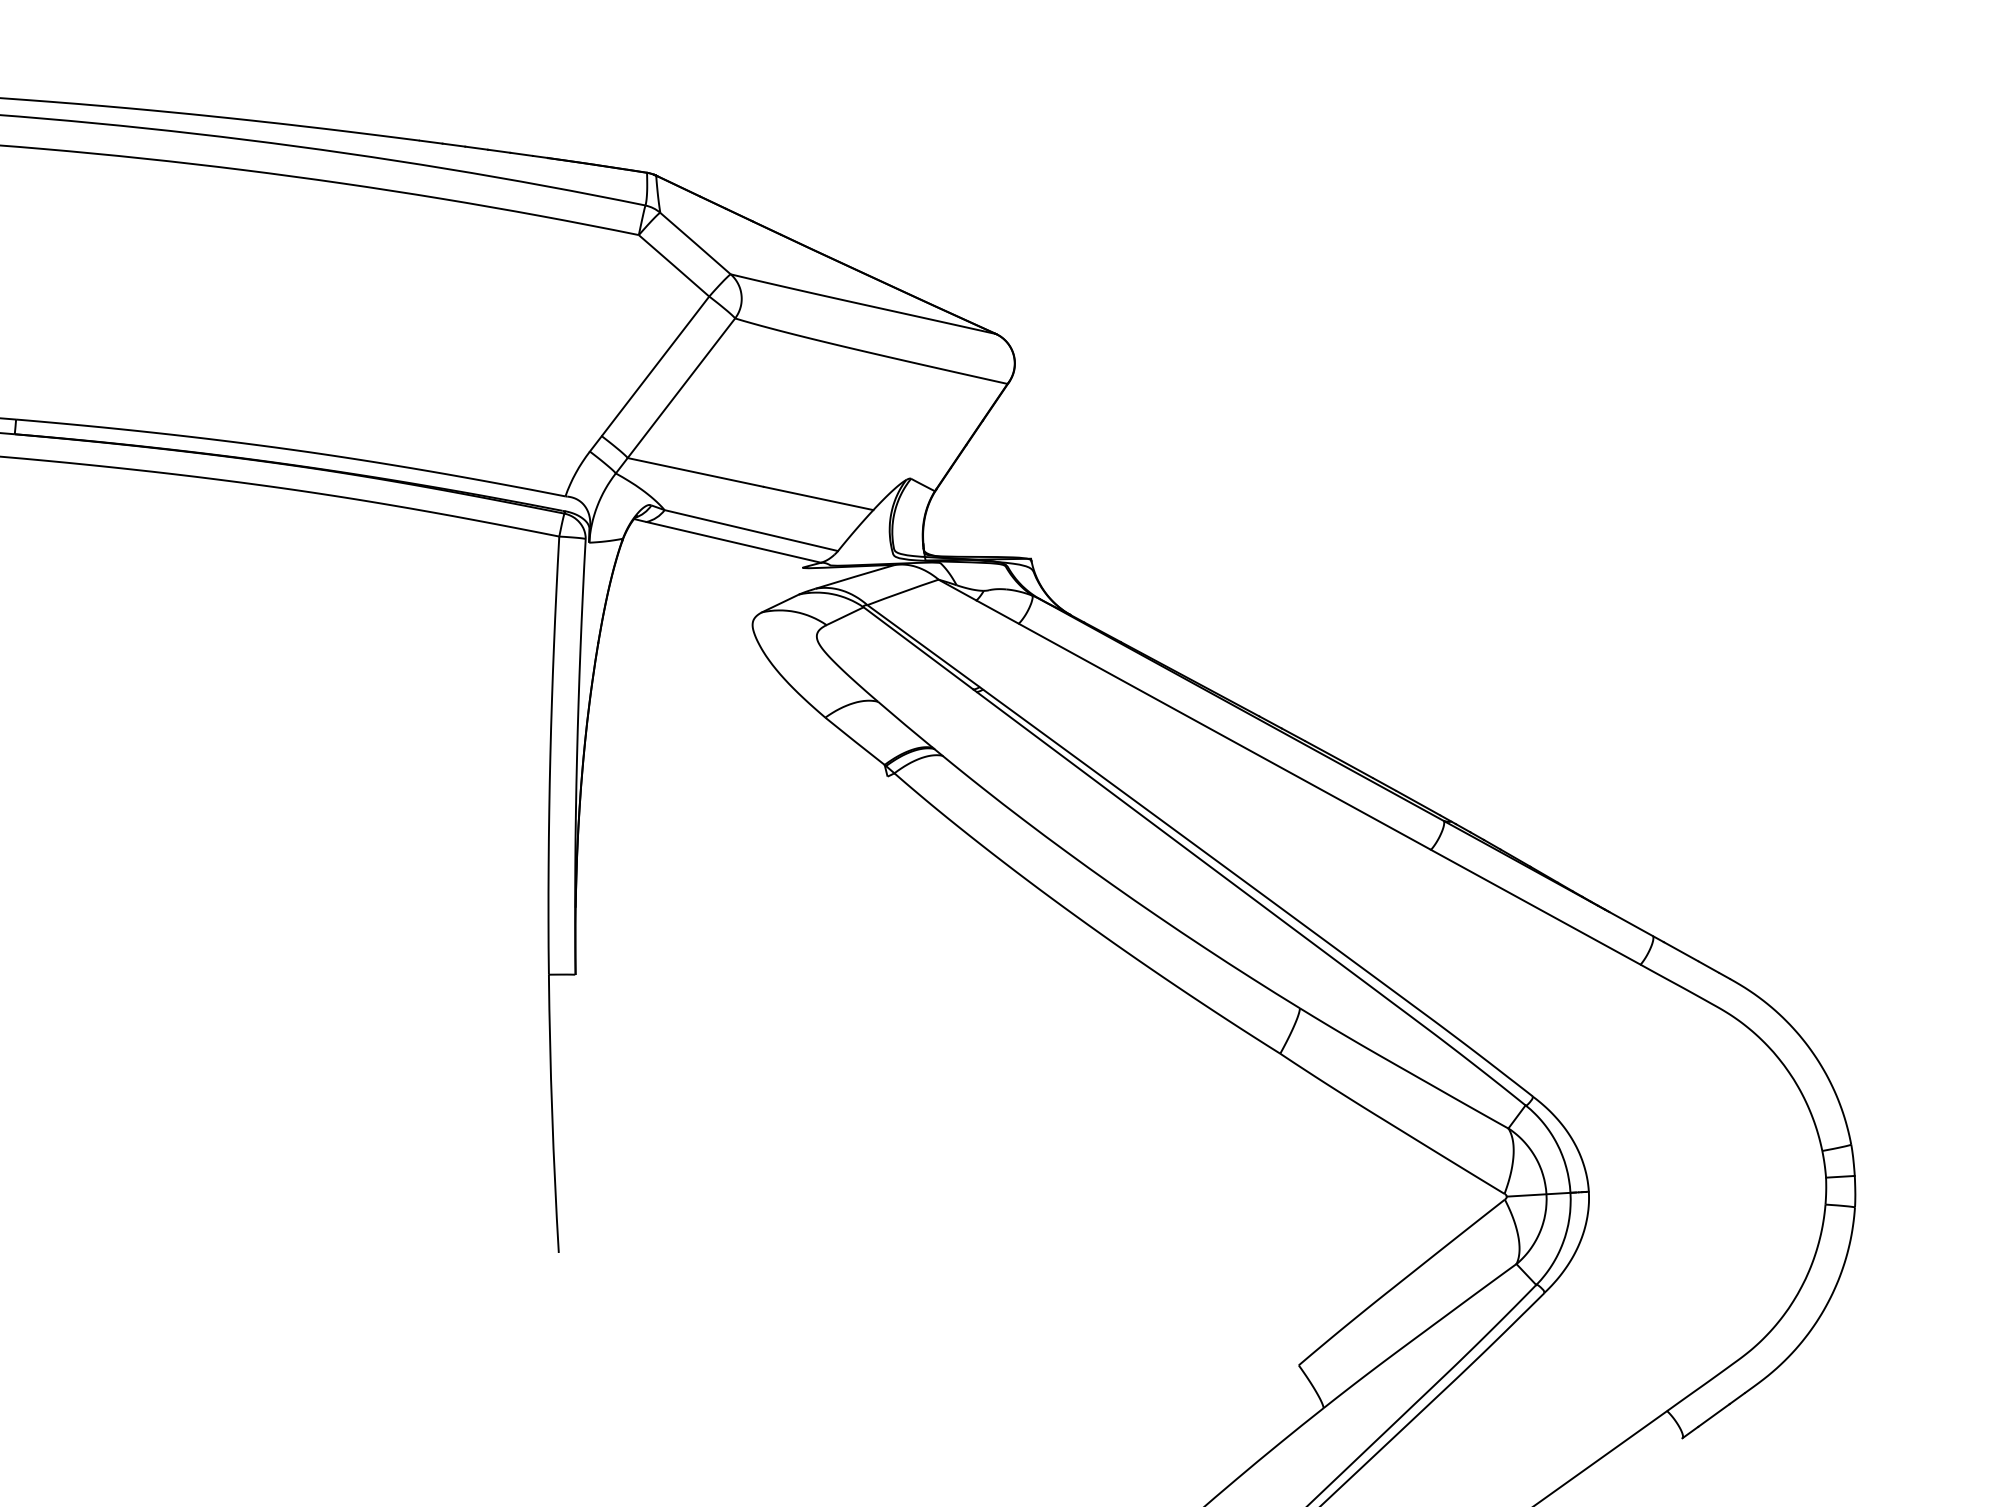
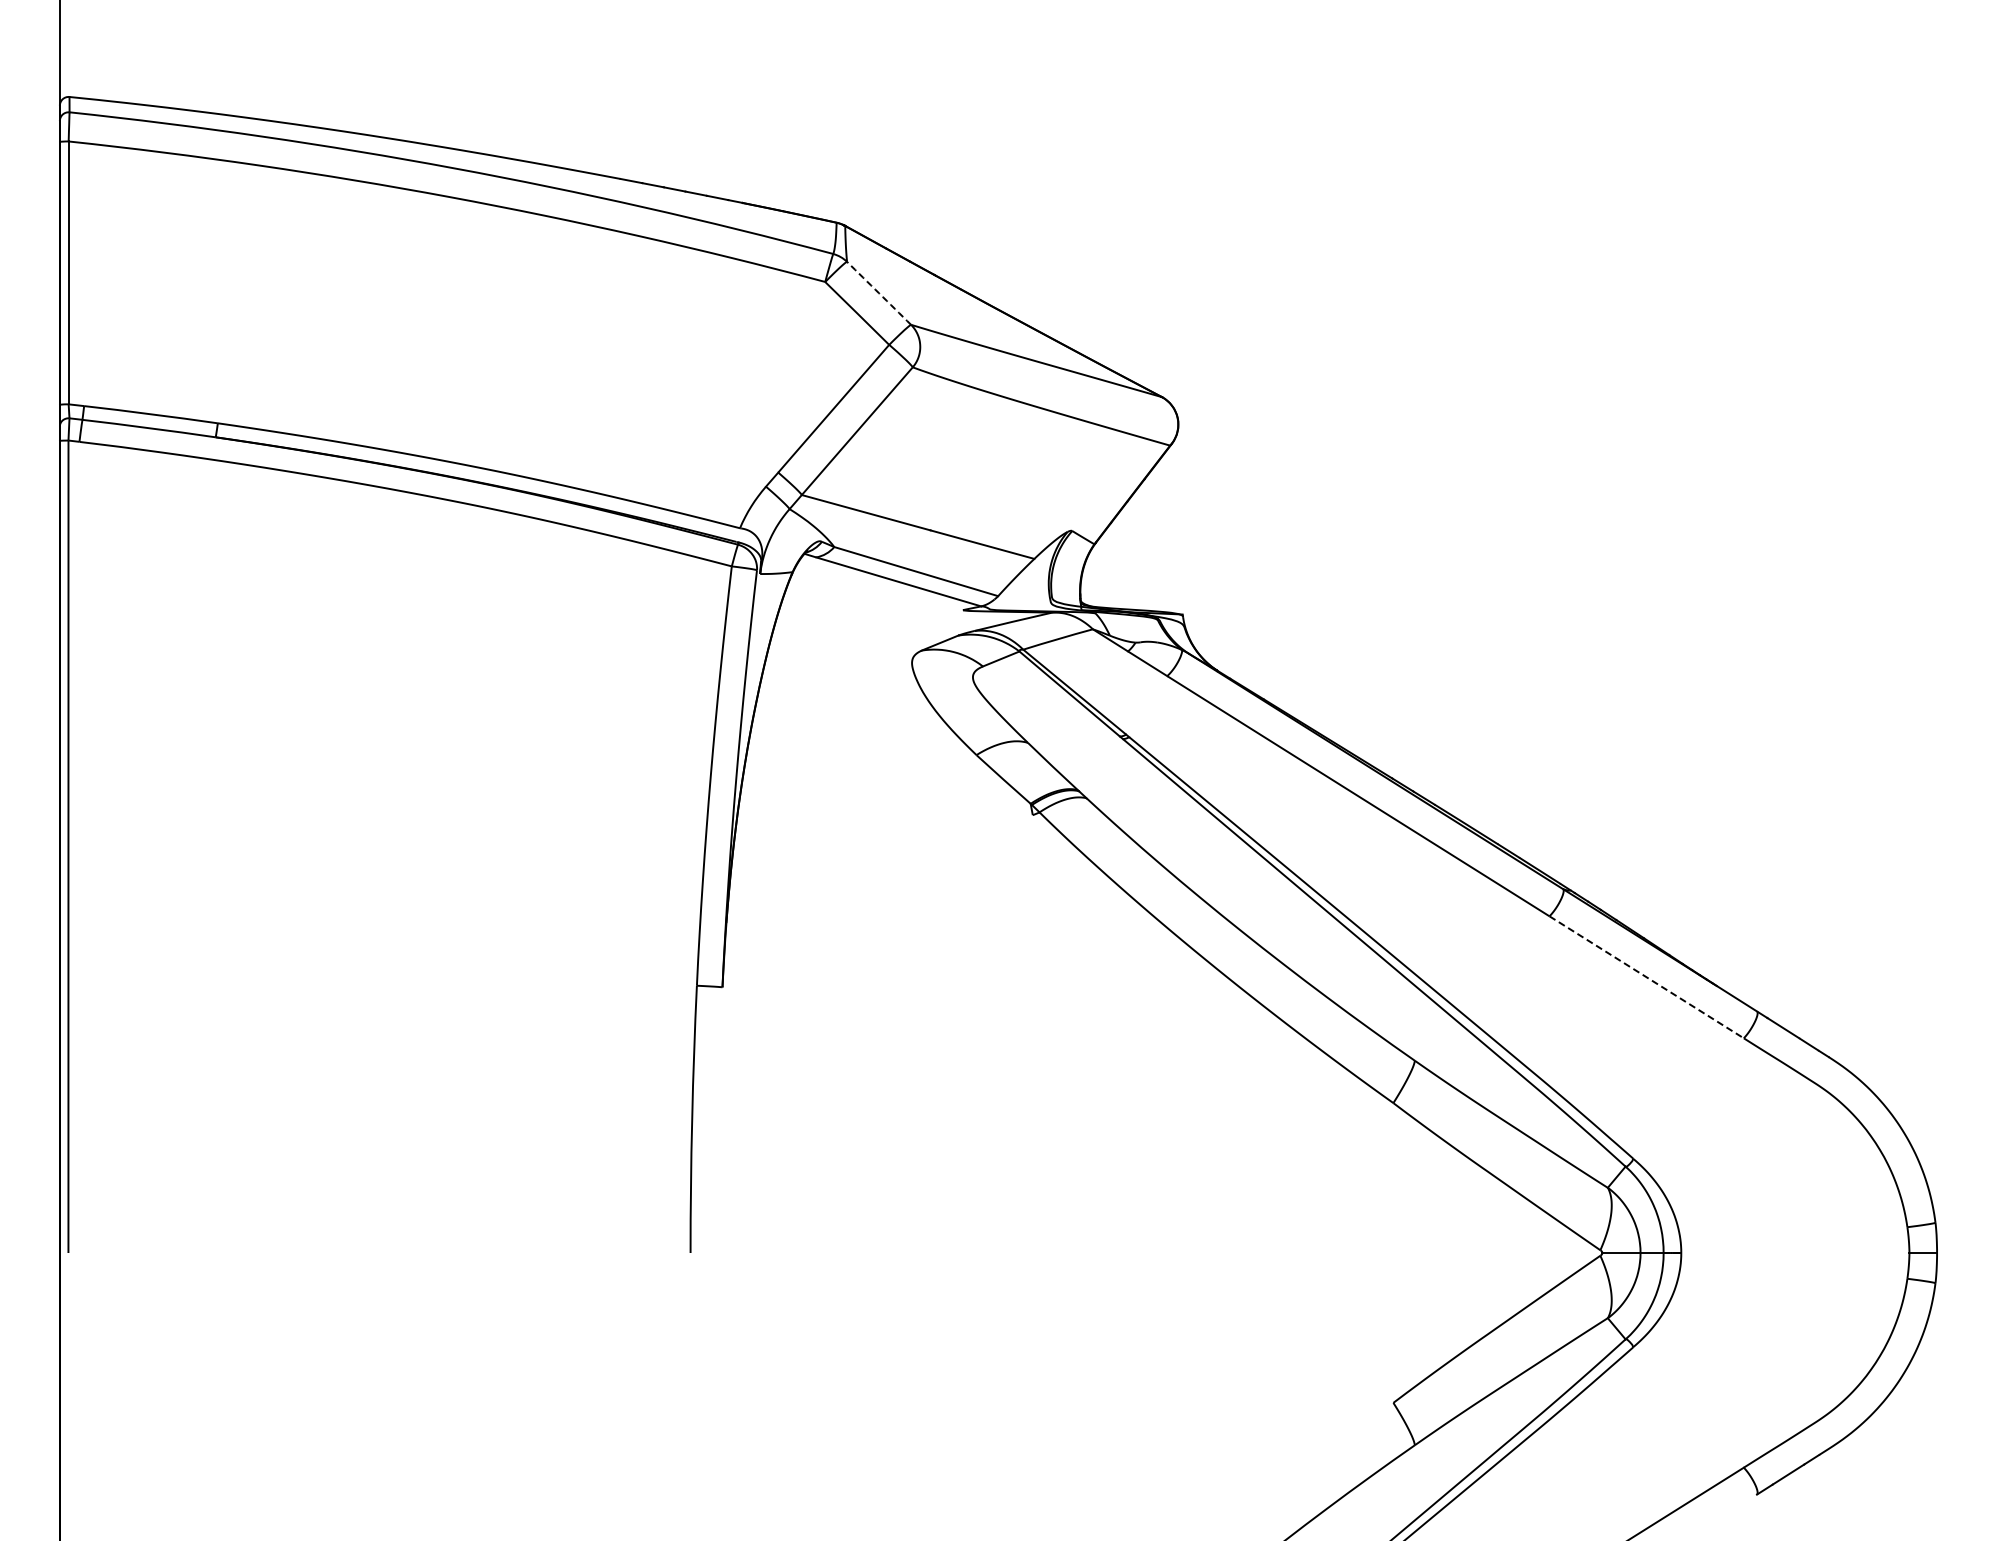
arc: (695, 243) -> (879, 293), solid -> dashed
line: (1535, 907) -> (1646, 977), solid -> dashed

